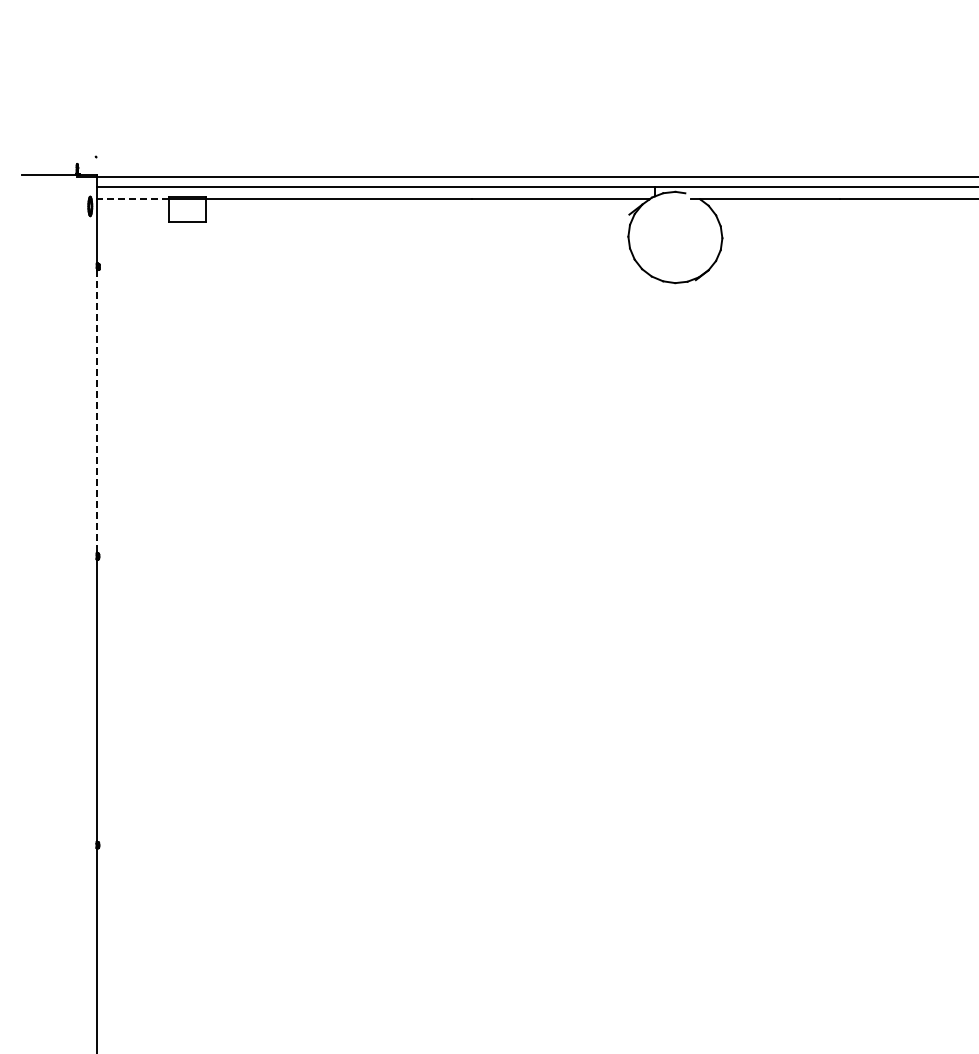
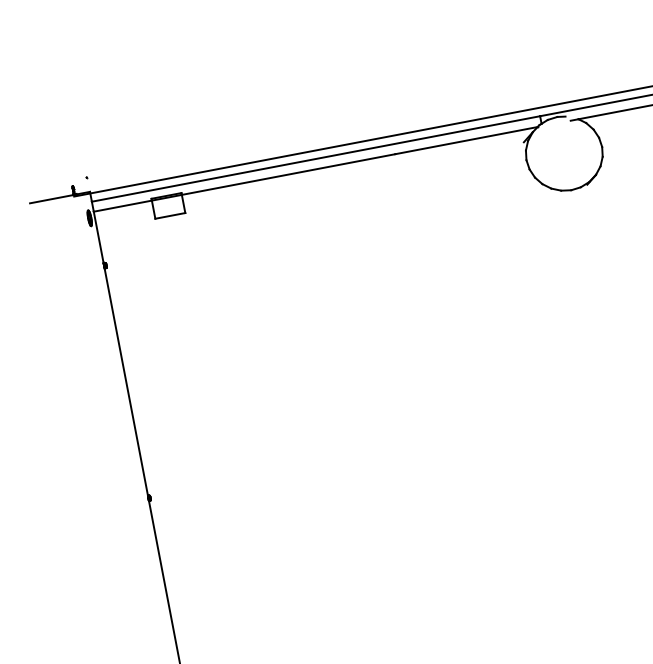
line: (132, 199) -> (122, 206), dashed -> solid
line: (96, 412) -> (126, 382), dashed -> solid

